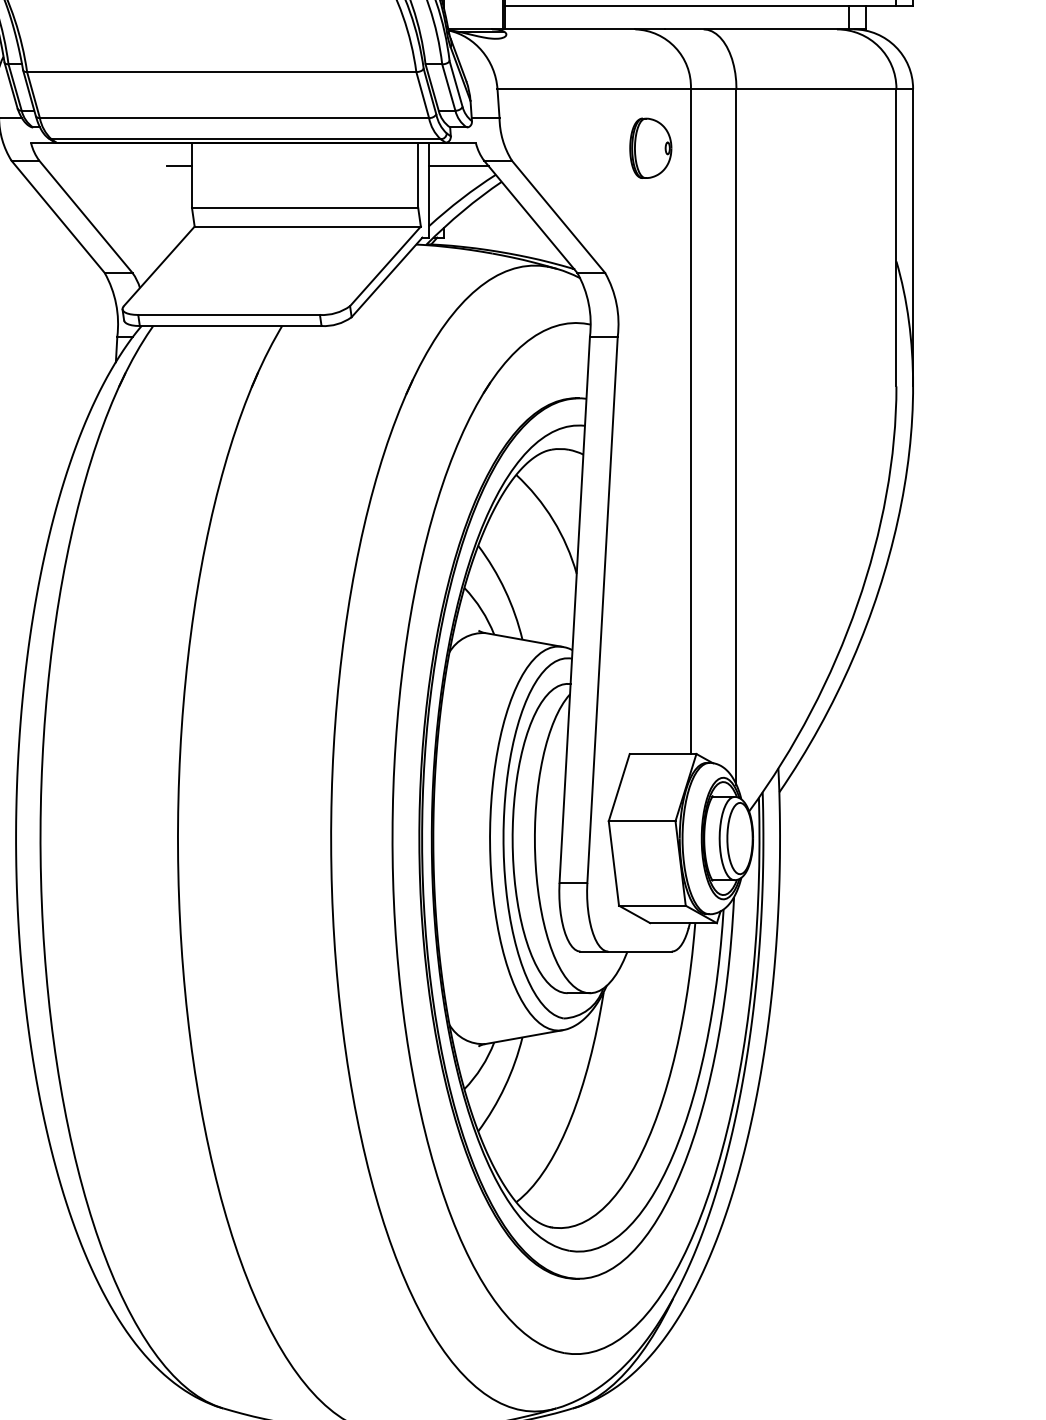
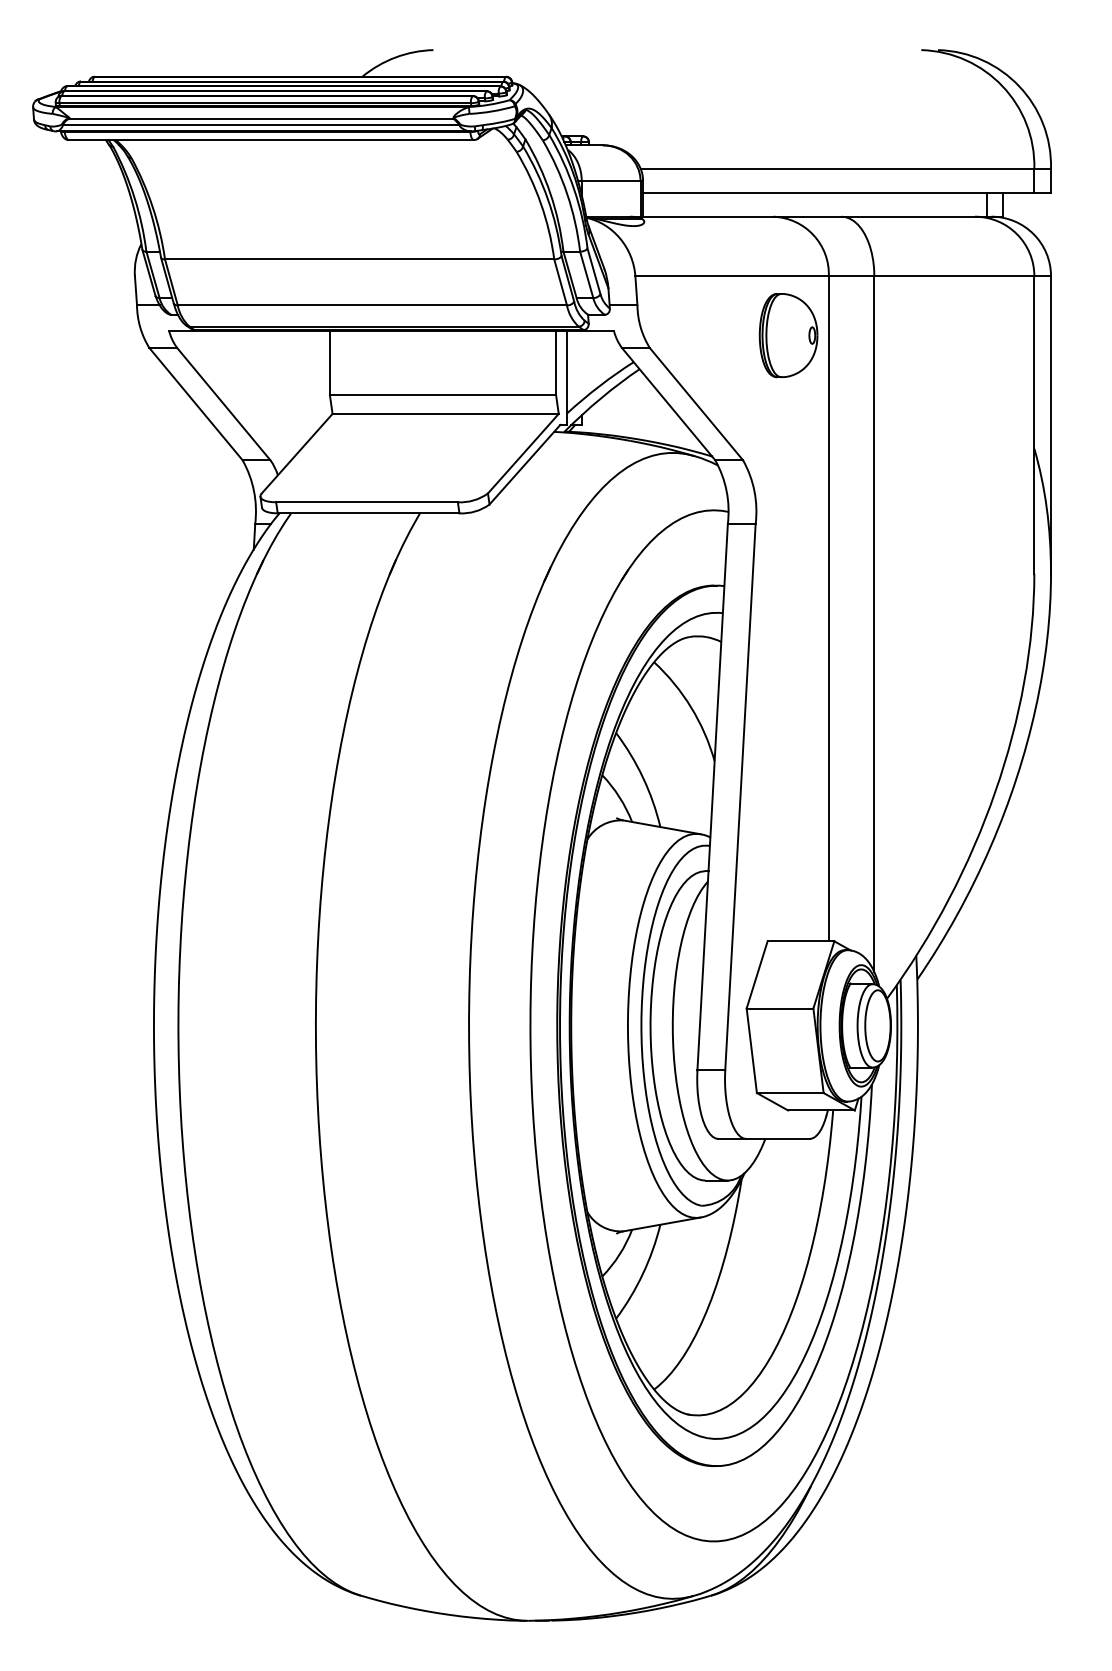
part: (650, 148) -> (788, 335), size x1.4
line: (179, 166) -> (317, 353), removed
line: (458, 166) -> (596, 353), removed

